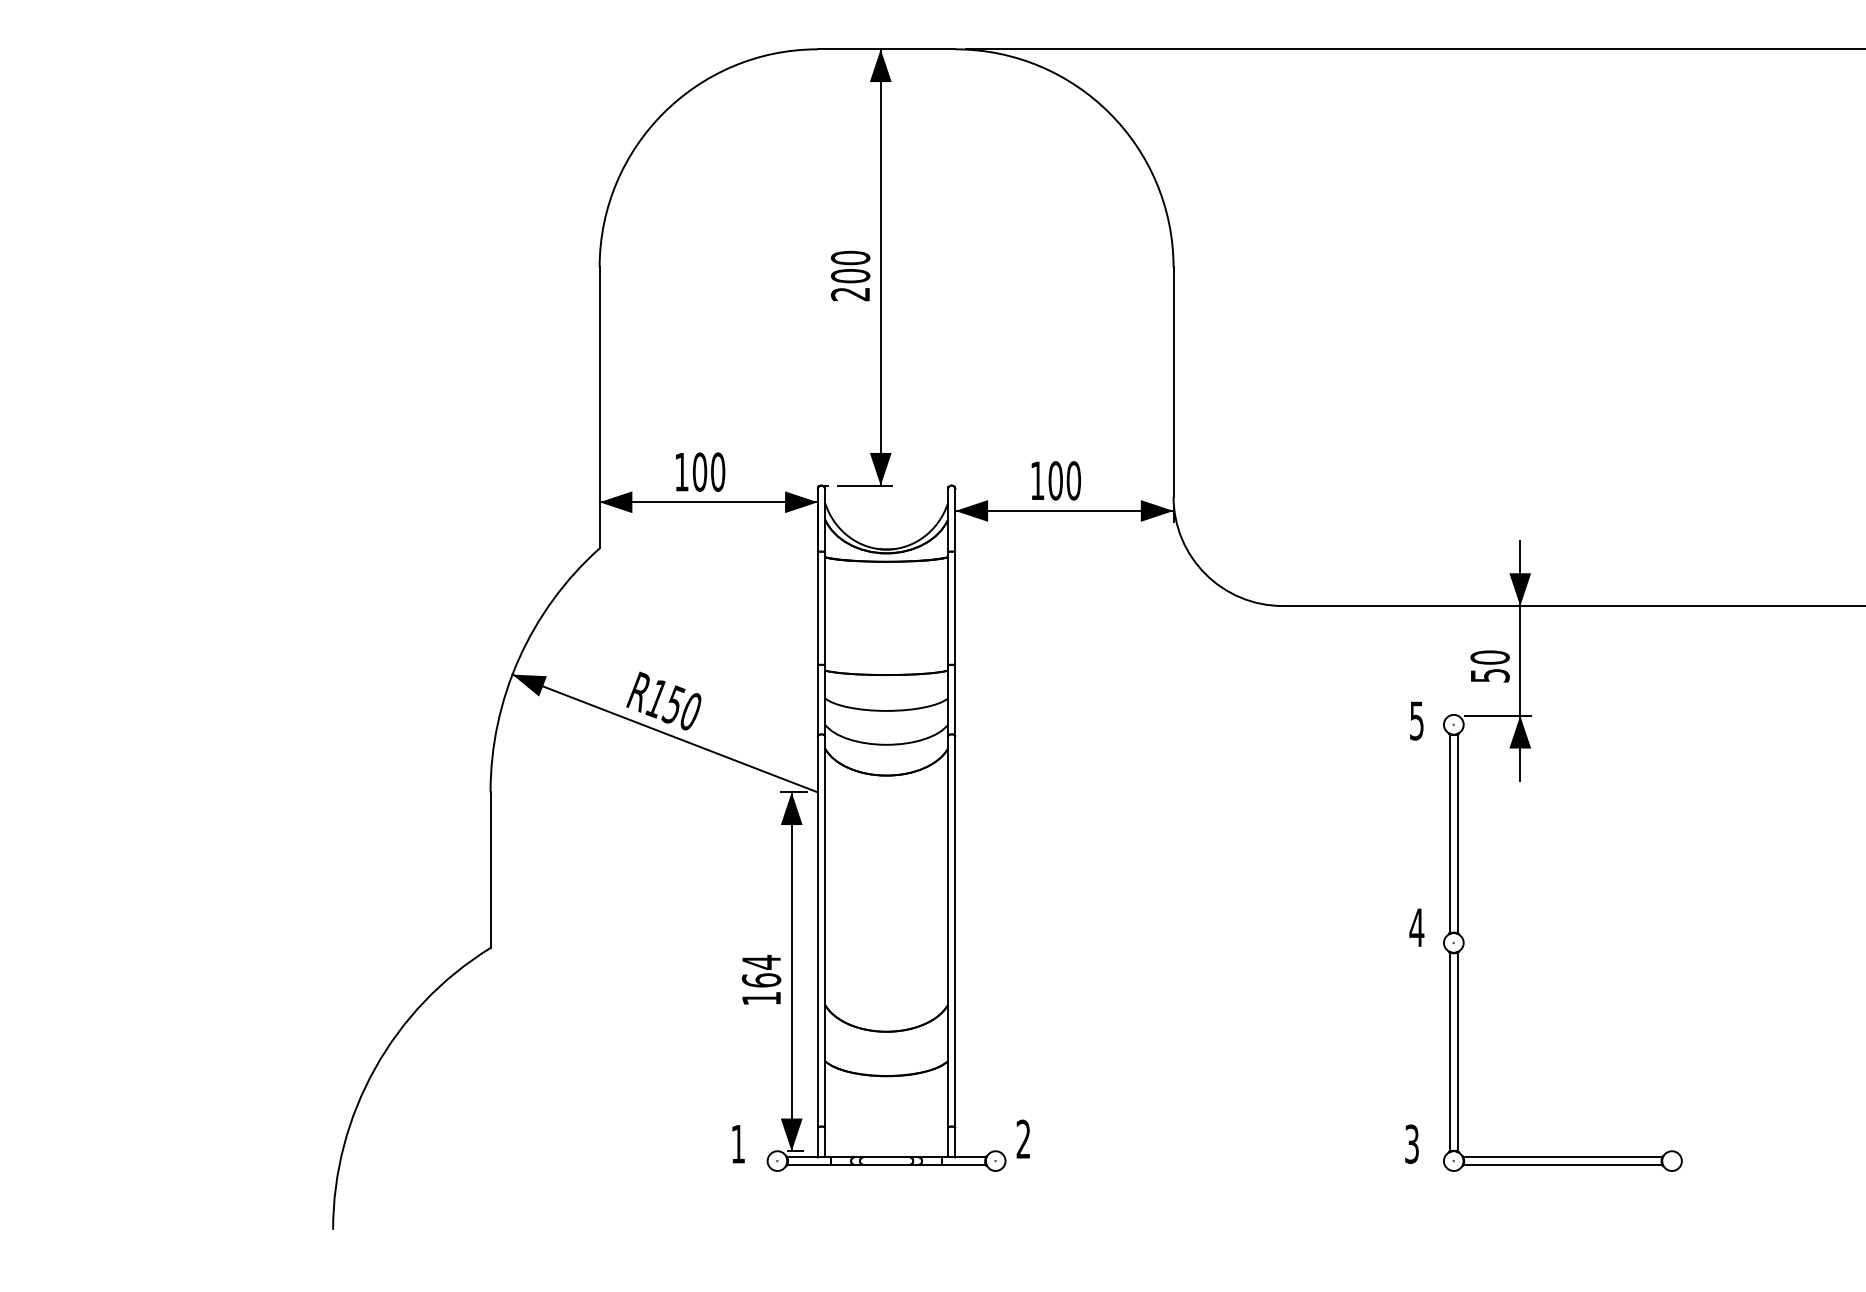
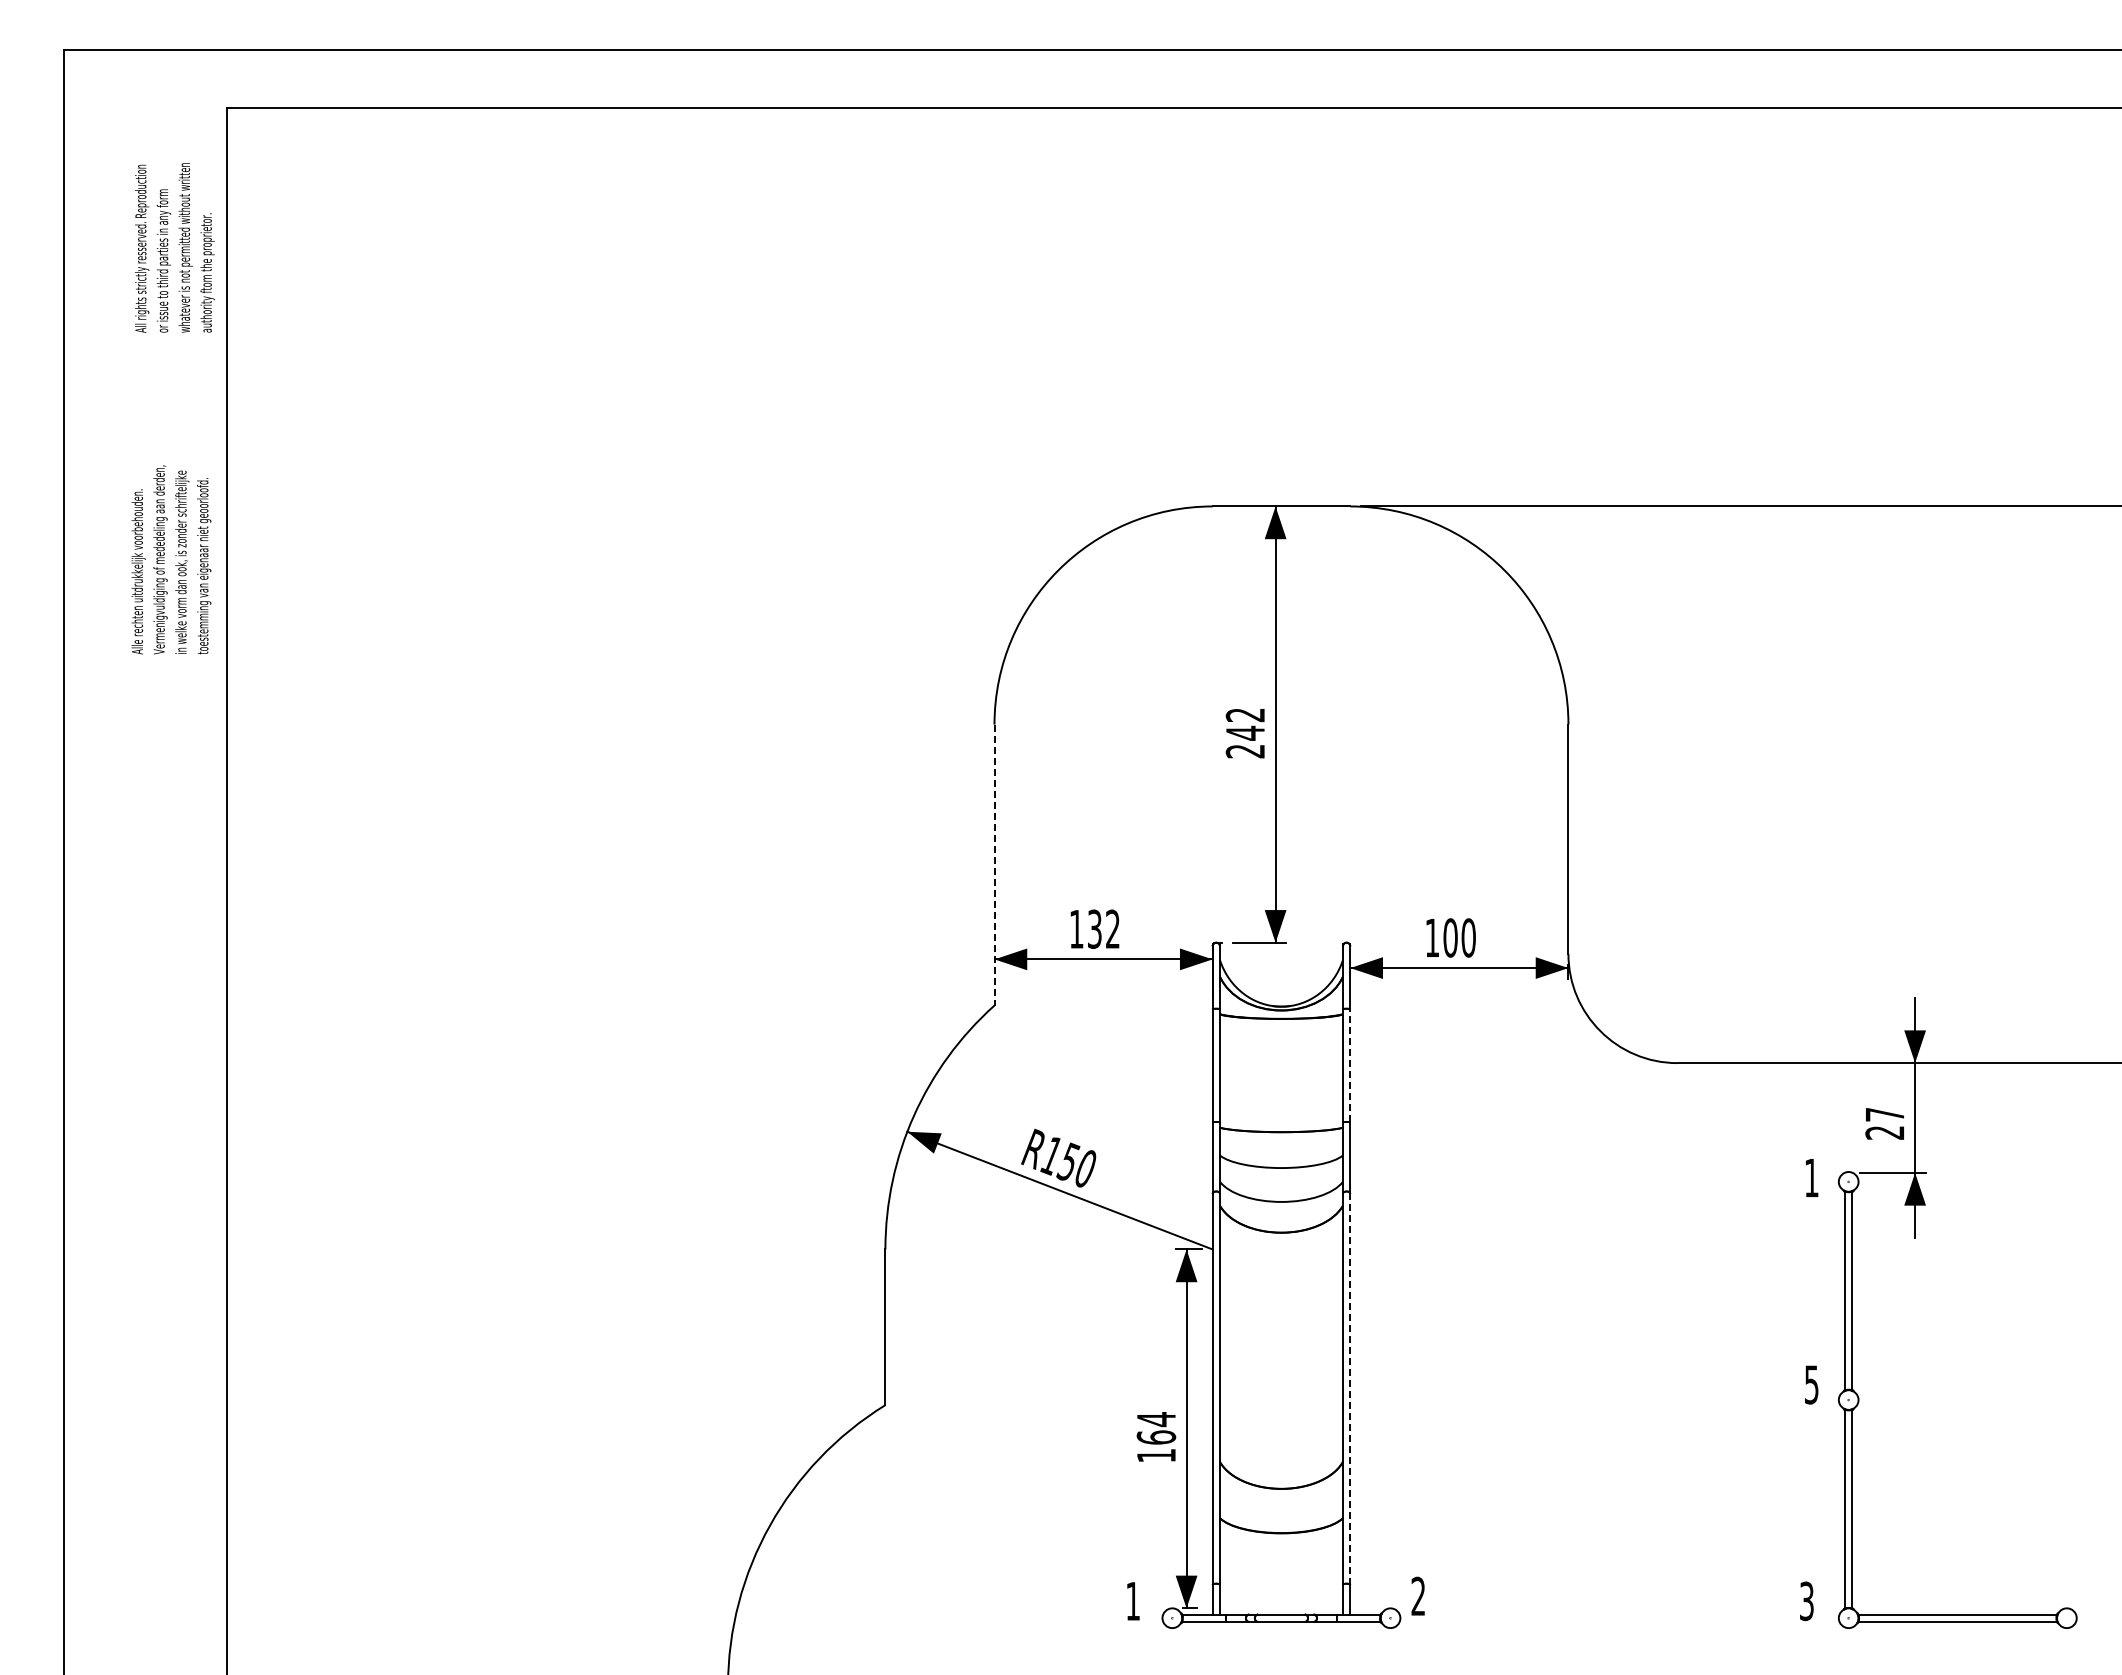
text: (850, 267) -> (1245, 724), 200 -> 242
line: (599, 408) -> (994, 865), solid -> dashed
text: (708, 471) -> (1103, 928), 100 -> 132
line: (955, 608) -> (1350, 1065), solid -> dashed
text: (1489, 666) -> (1884, 1123), 50 -> 27
text: (1416, 721) -> (1811, 1178), 5 -> 1
text: (1416, 927) -> (1811, 1384), 4 -> 5
line: (955, 932) -> (1350, 1389), solid -> dashed

